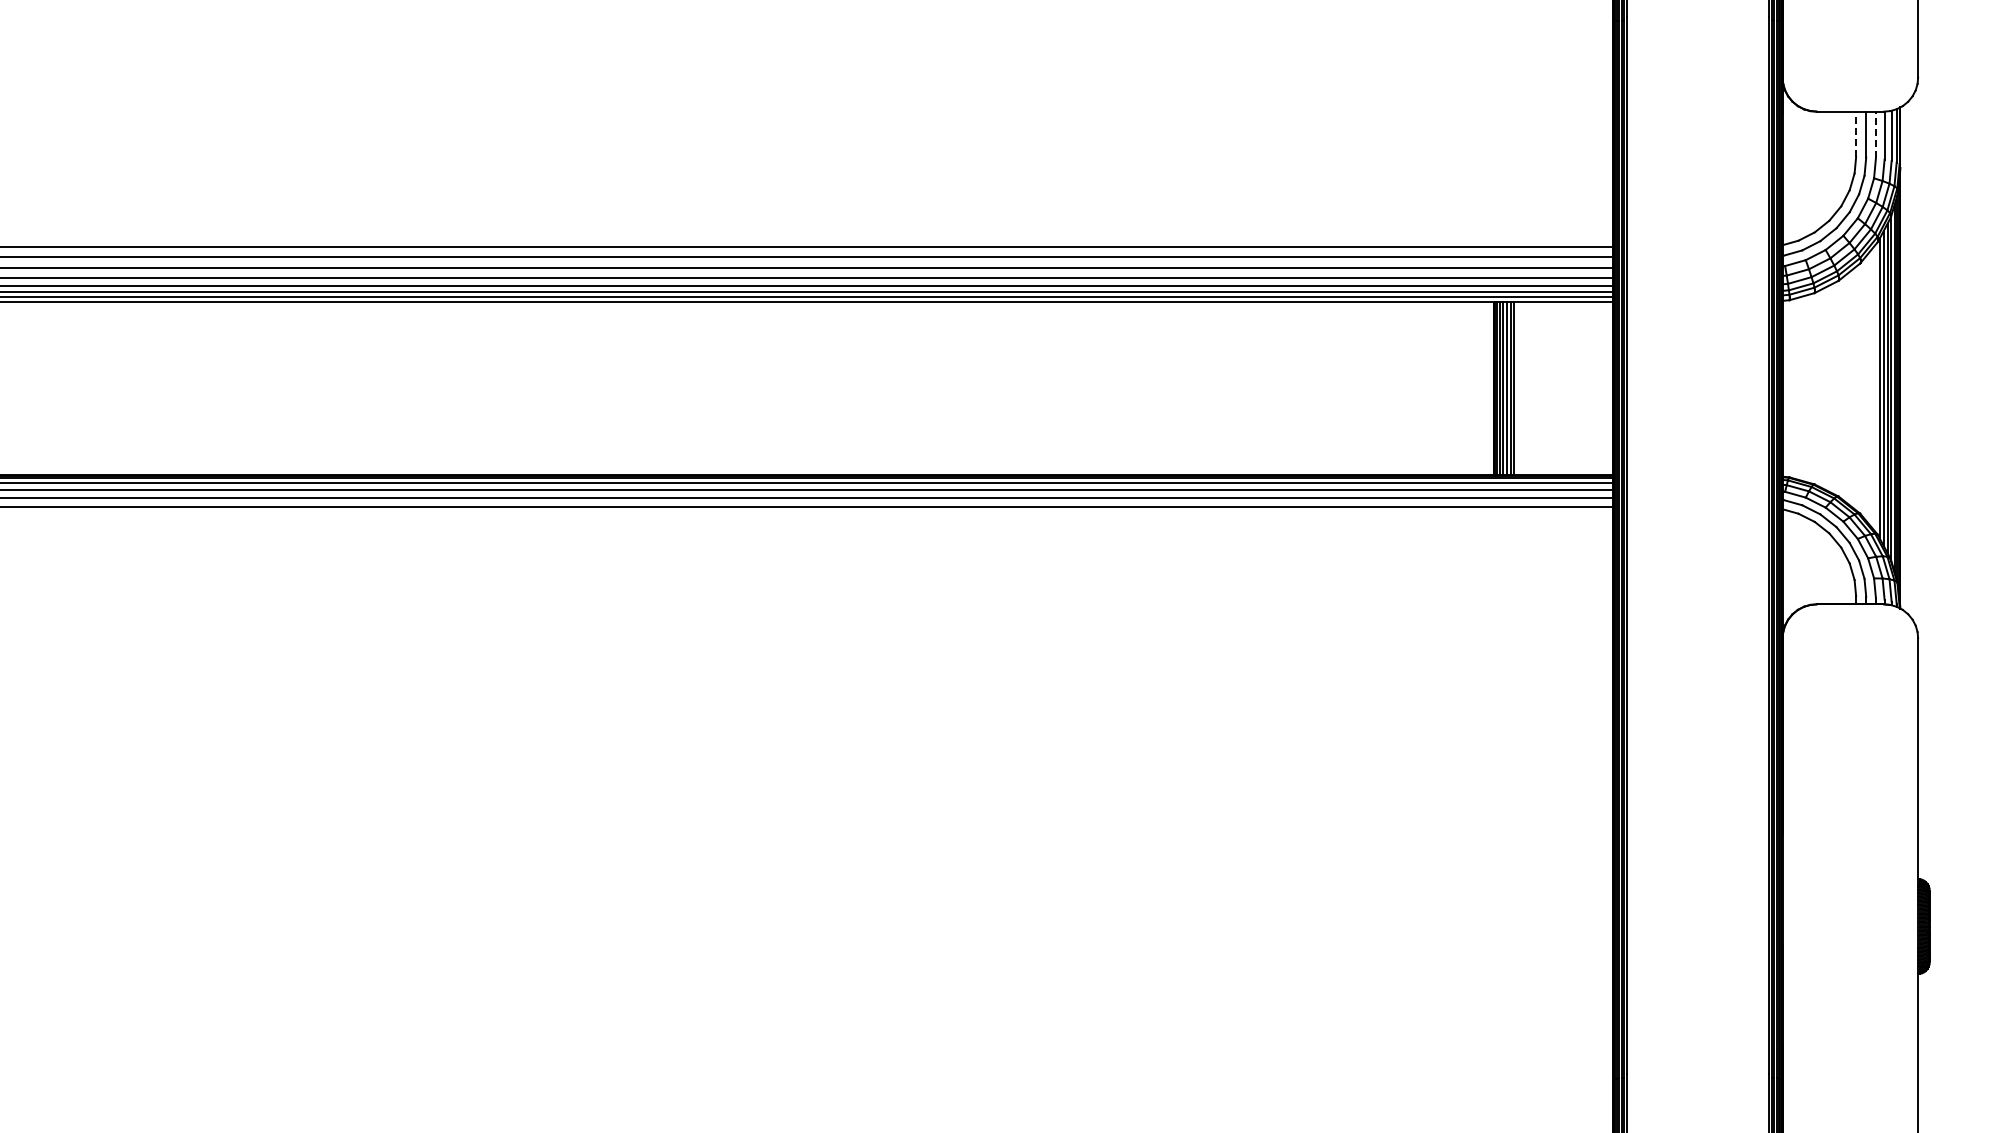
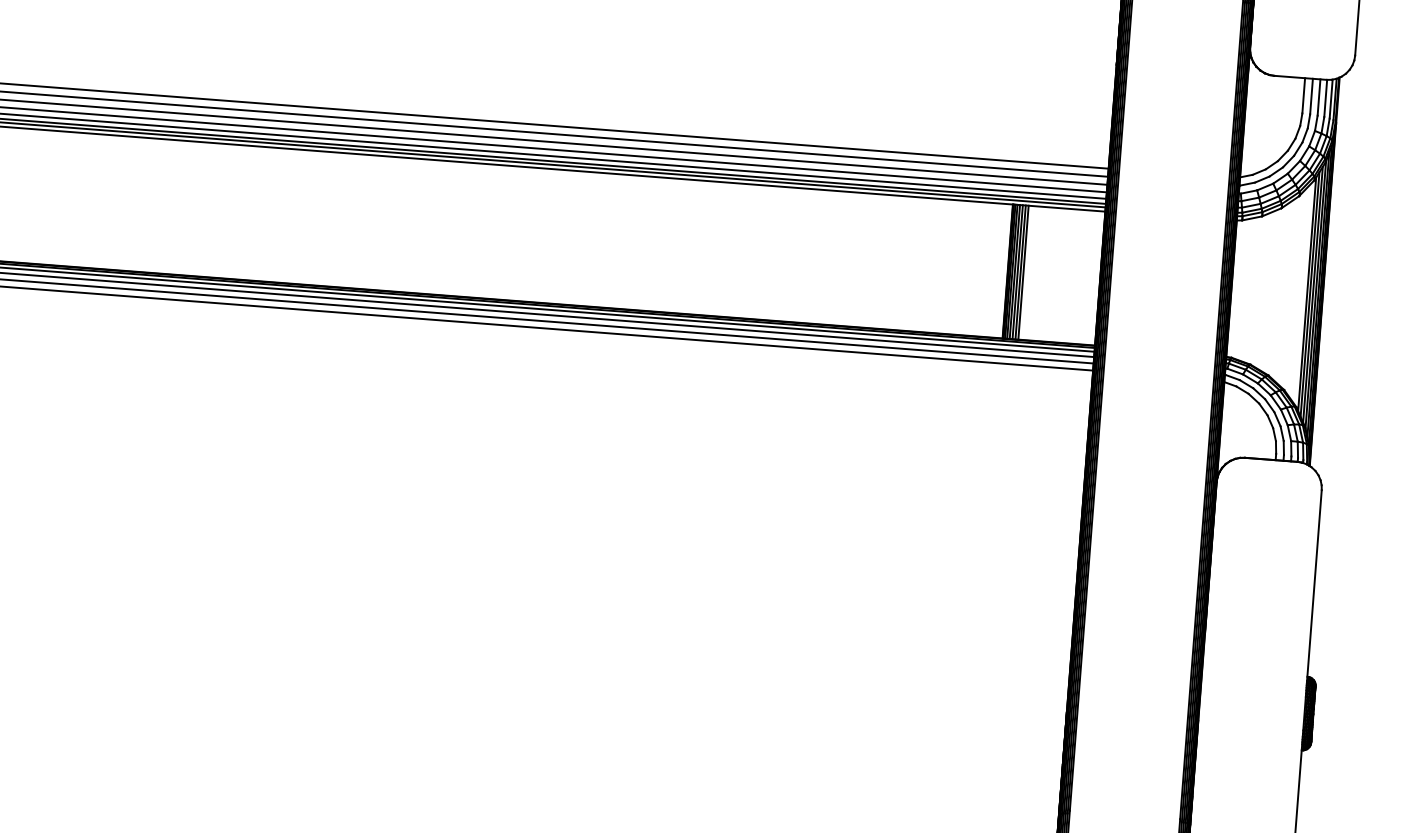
line: (1856, 134) -> (1303, 95), dashed -> solid
line: (1875, 134) -> (1318, 97), dashed -> solid

